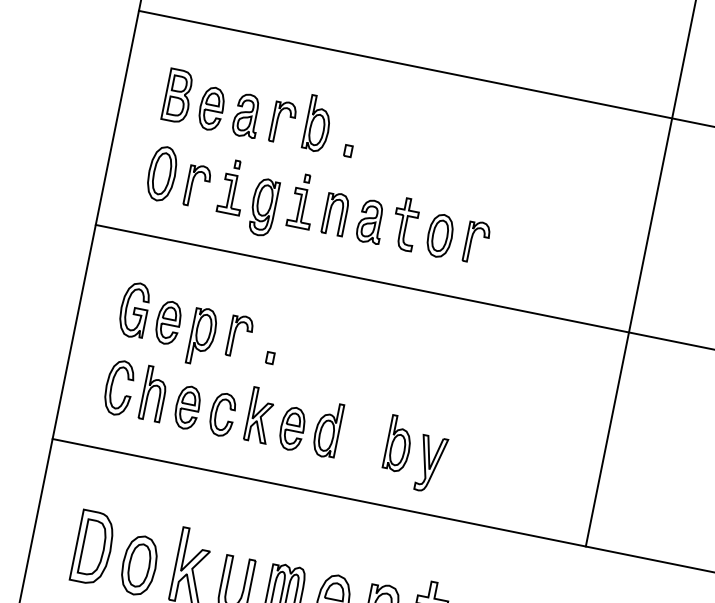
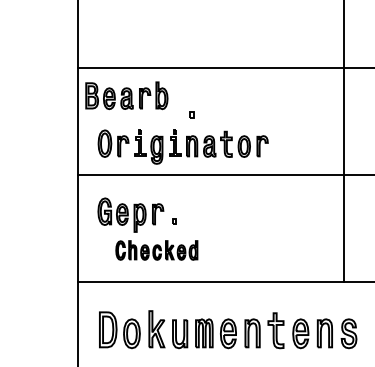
part: (247, 109) -> (126, 95), moved
part: (222, 408) -> (156, 250), size x0.7
part: (415, 453) -> (253, 253), removed

